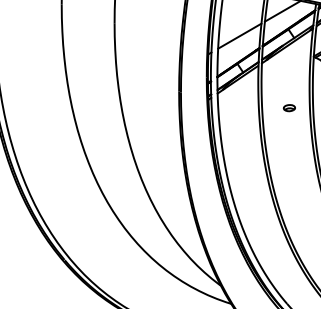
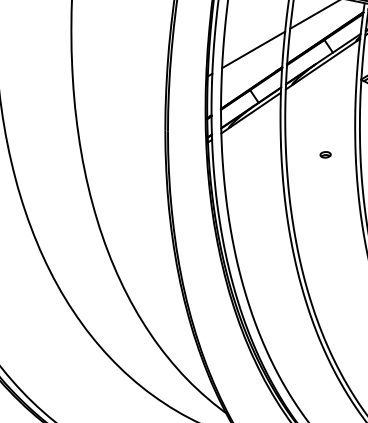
part: (288, 108) -> (324, 155), size x0.62

